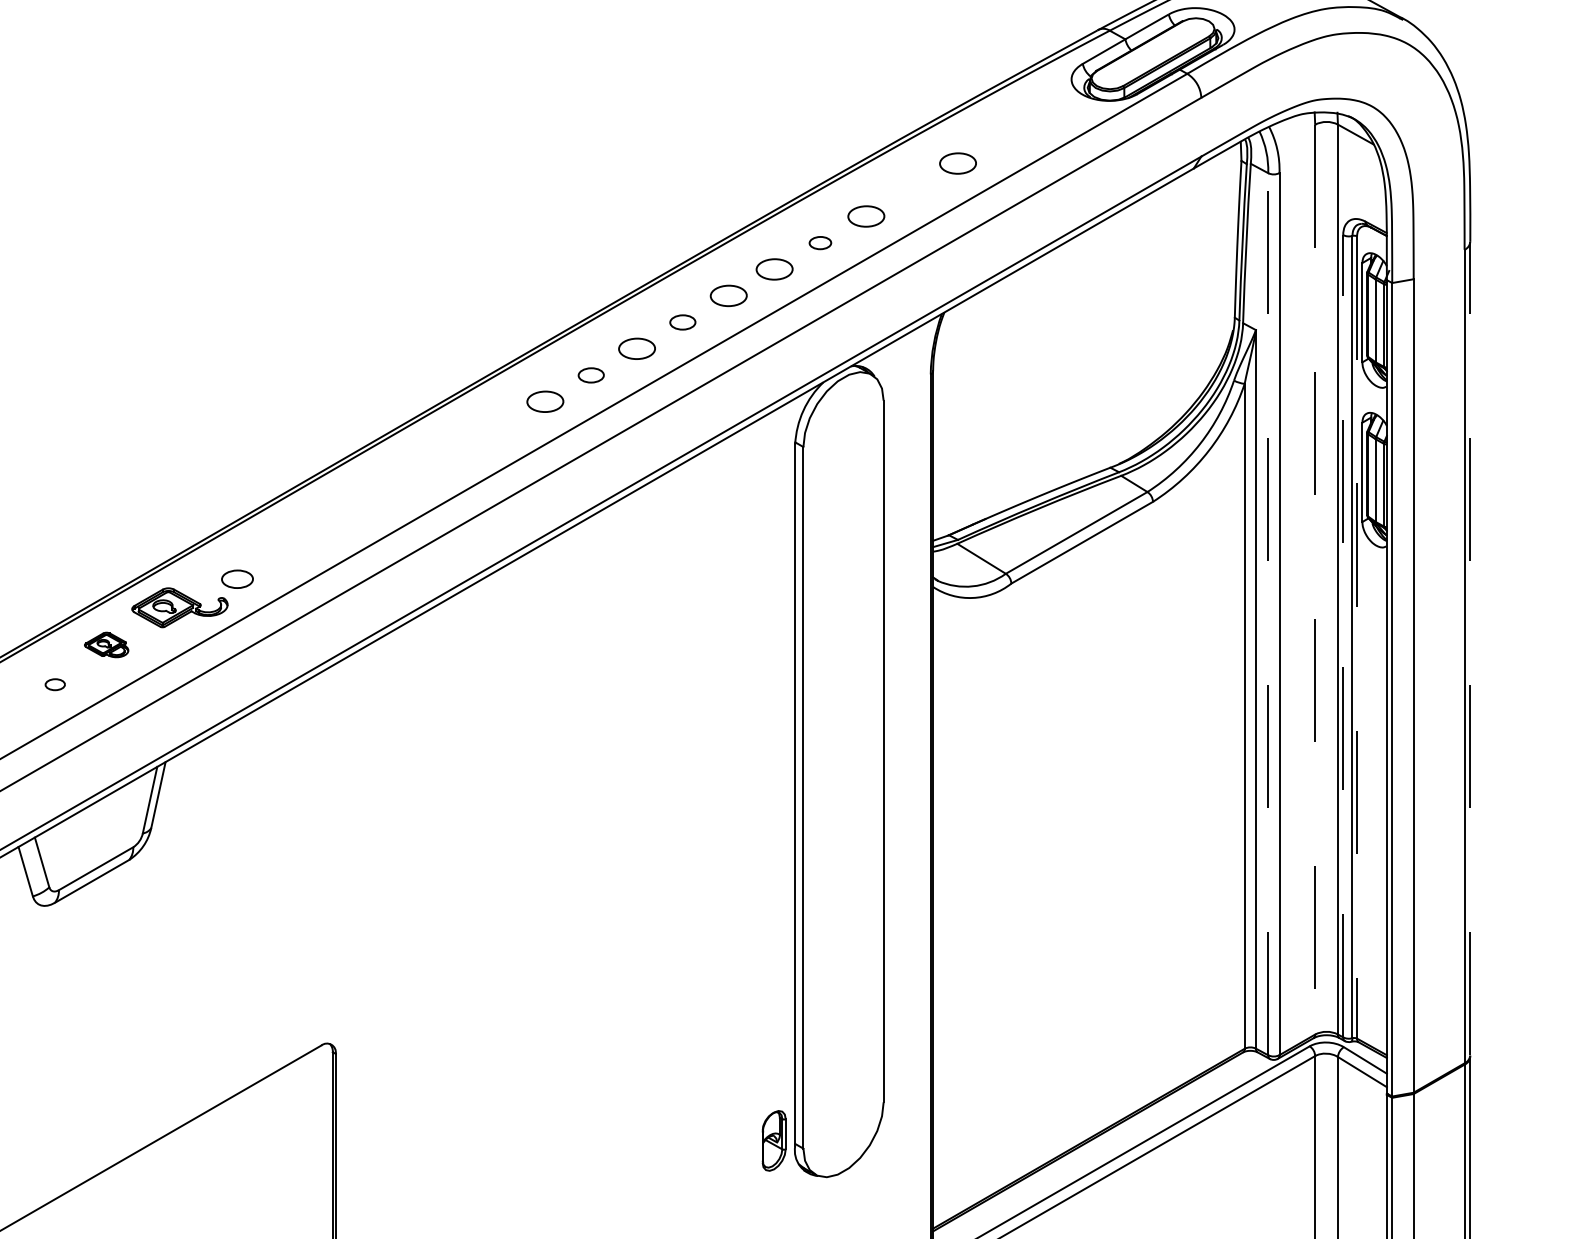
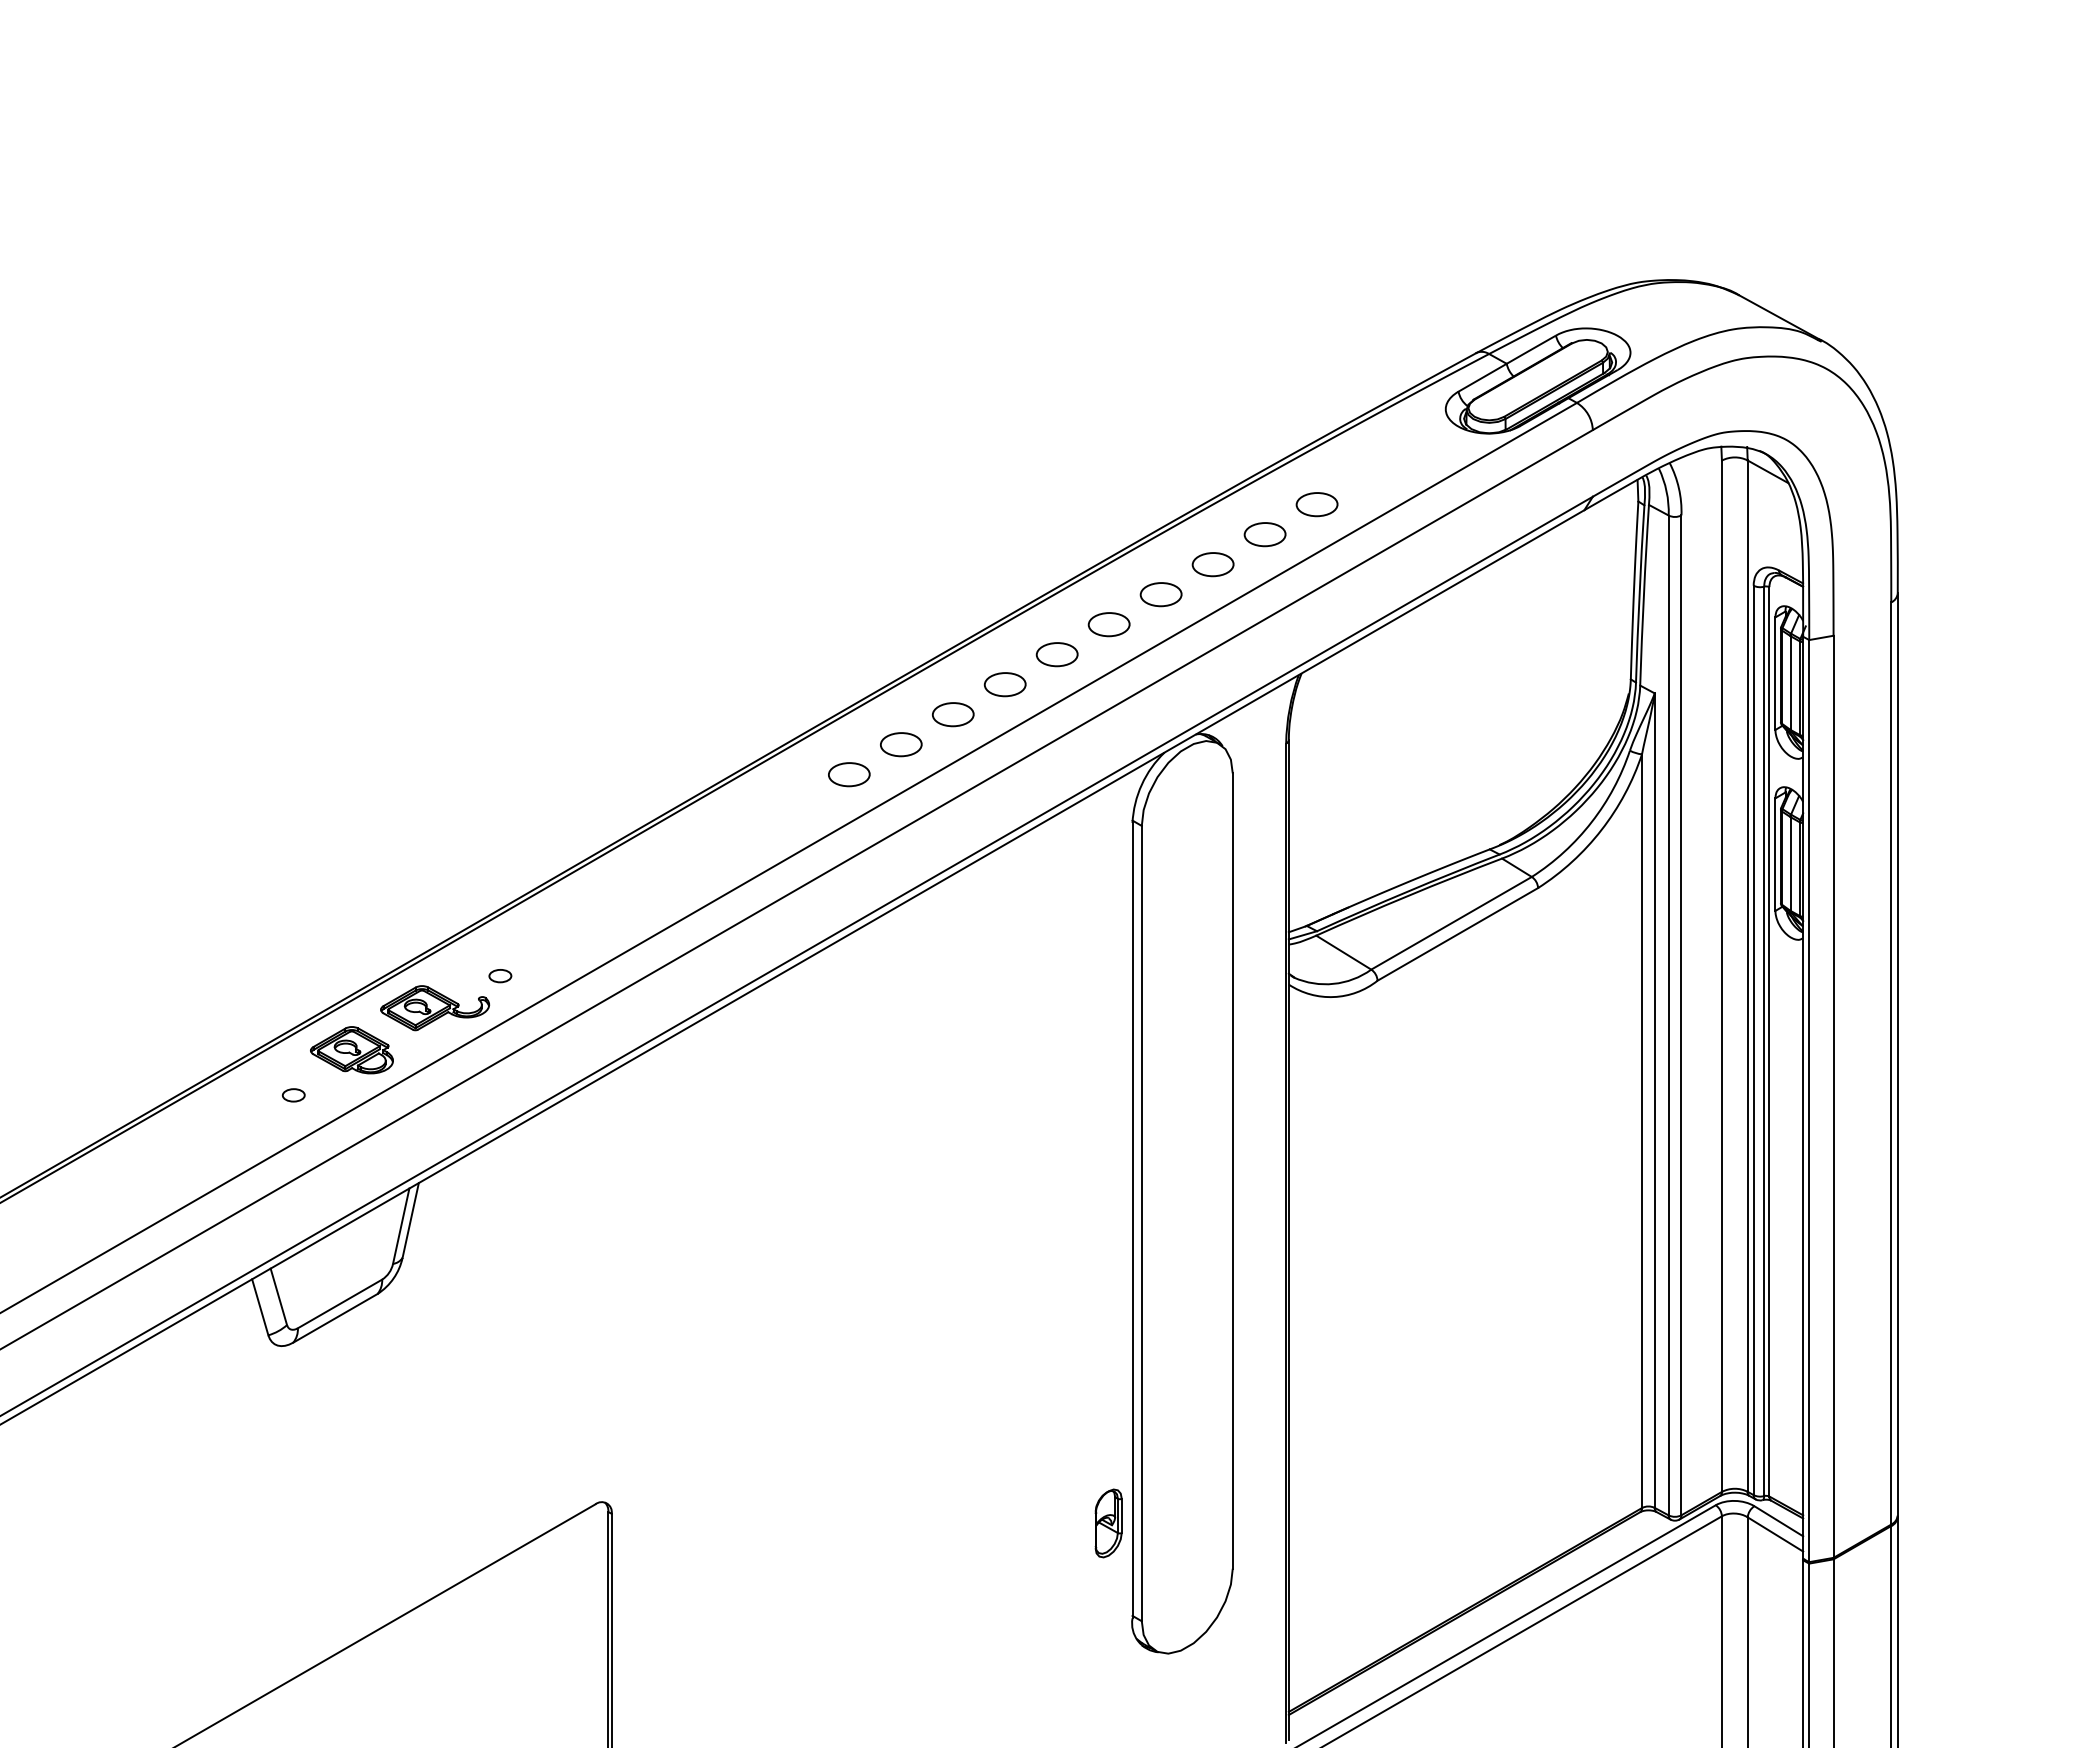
part: (911, 189) -> (1264, 534), added
part: (819, 242) -> (1160, 594), size x1.67
part: (682, 322) -> (1004, 684), size x1.43
part: (591, 375) -> (901, 744), size x1.43
part: (237, 579) -> (500, 976), size x0.62
line: (1314, 579) -> (1721, 976), dashed -> solid
line: (1268, 614) -> (1668, 1015), dashed -> solid
line: (1343, 636) -> (1753, 1040), dashed -> solid
line: (1357, 637) -> (1769, 1041), dashed -> solid
part: (106, 645) -> (351, 1050), size x1.67
line: (1470, 647) -> (1897, 1053), dashed -> solid
part: (774, 1140) -> (1108, 1523), moved

